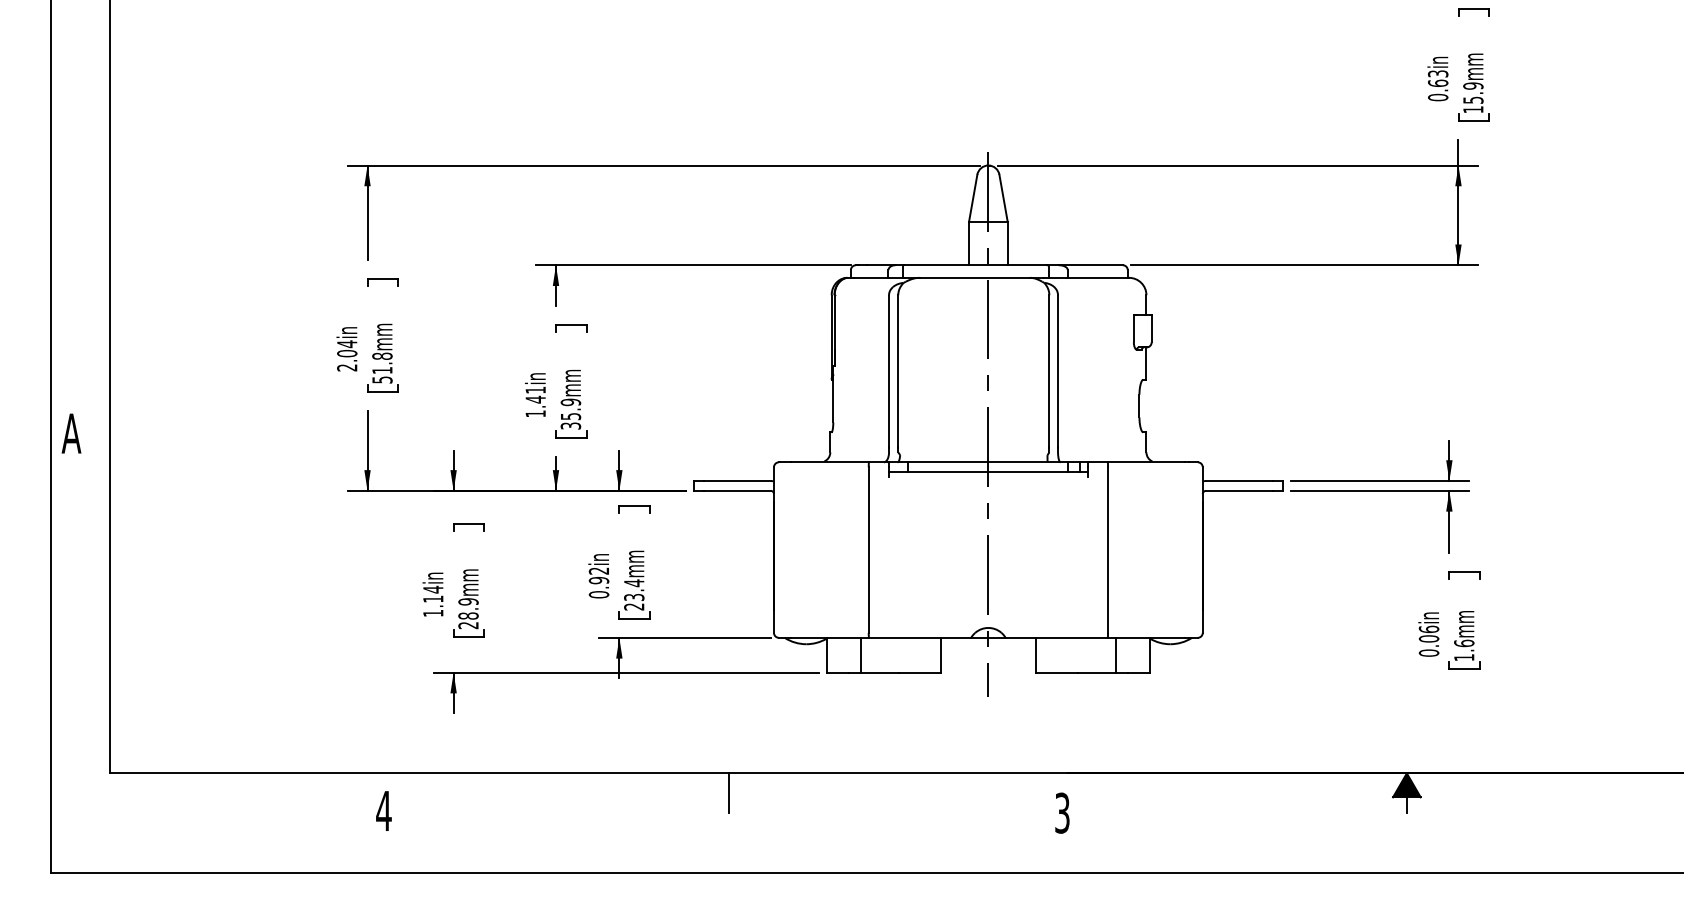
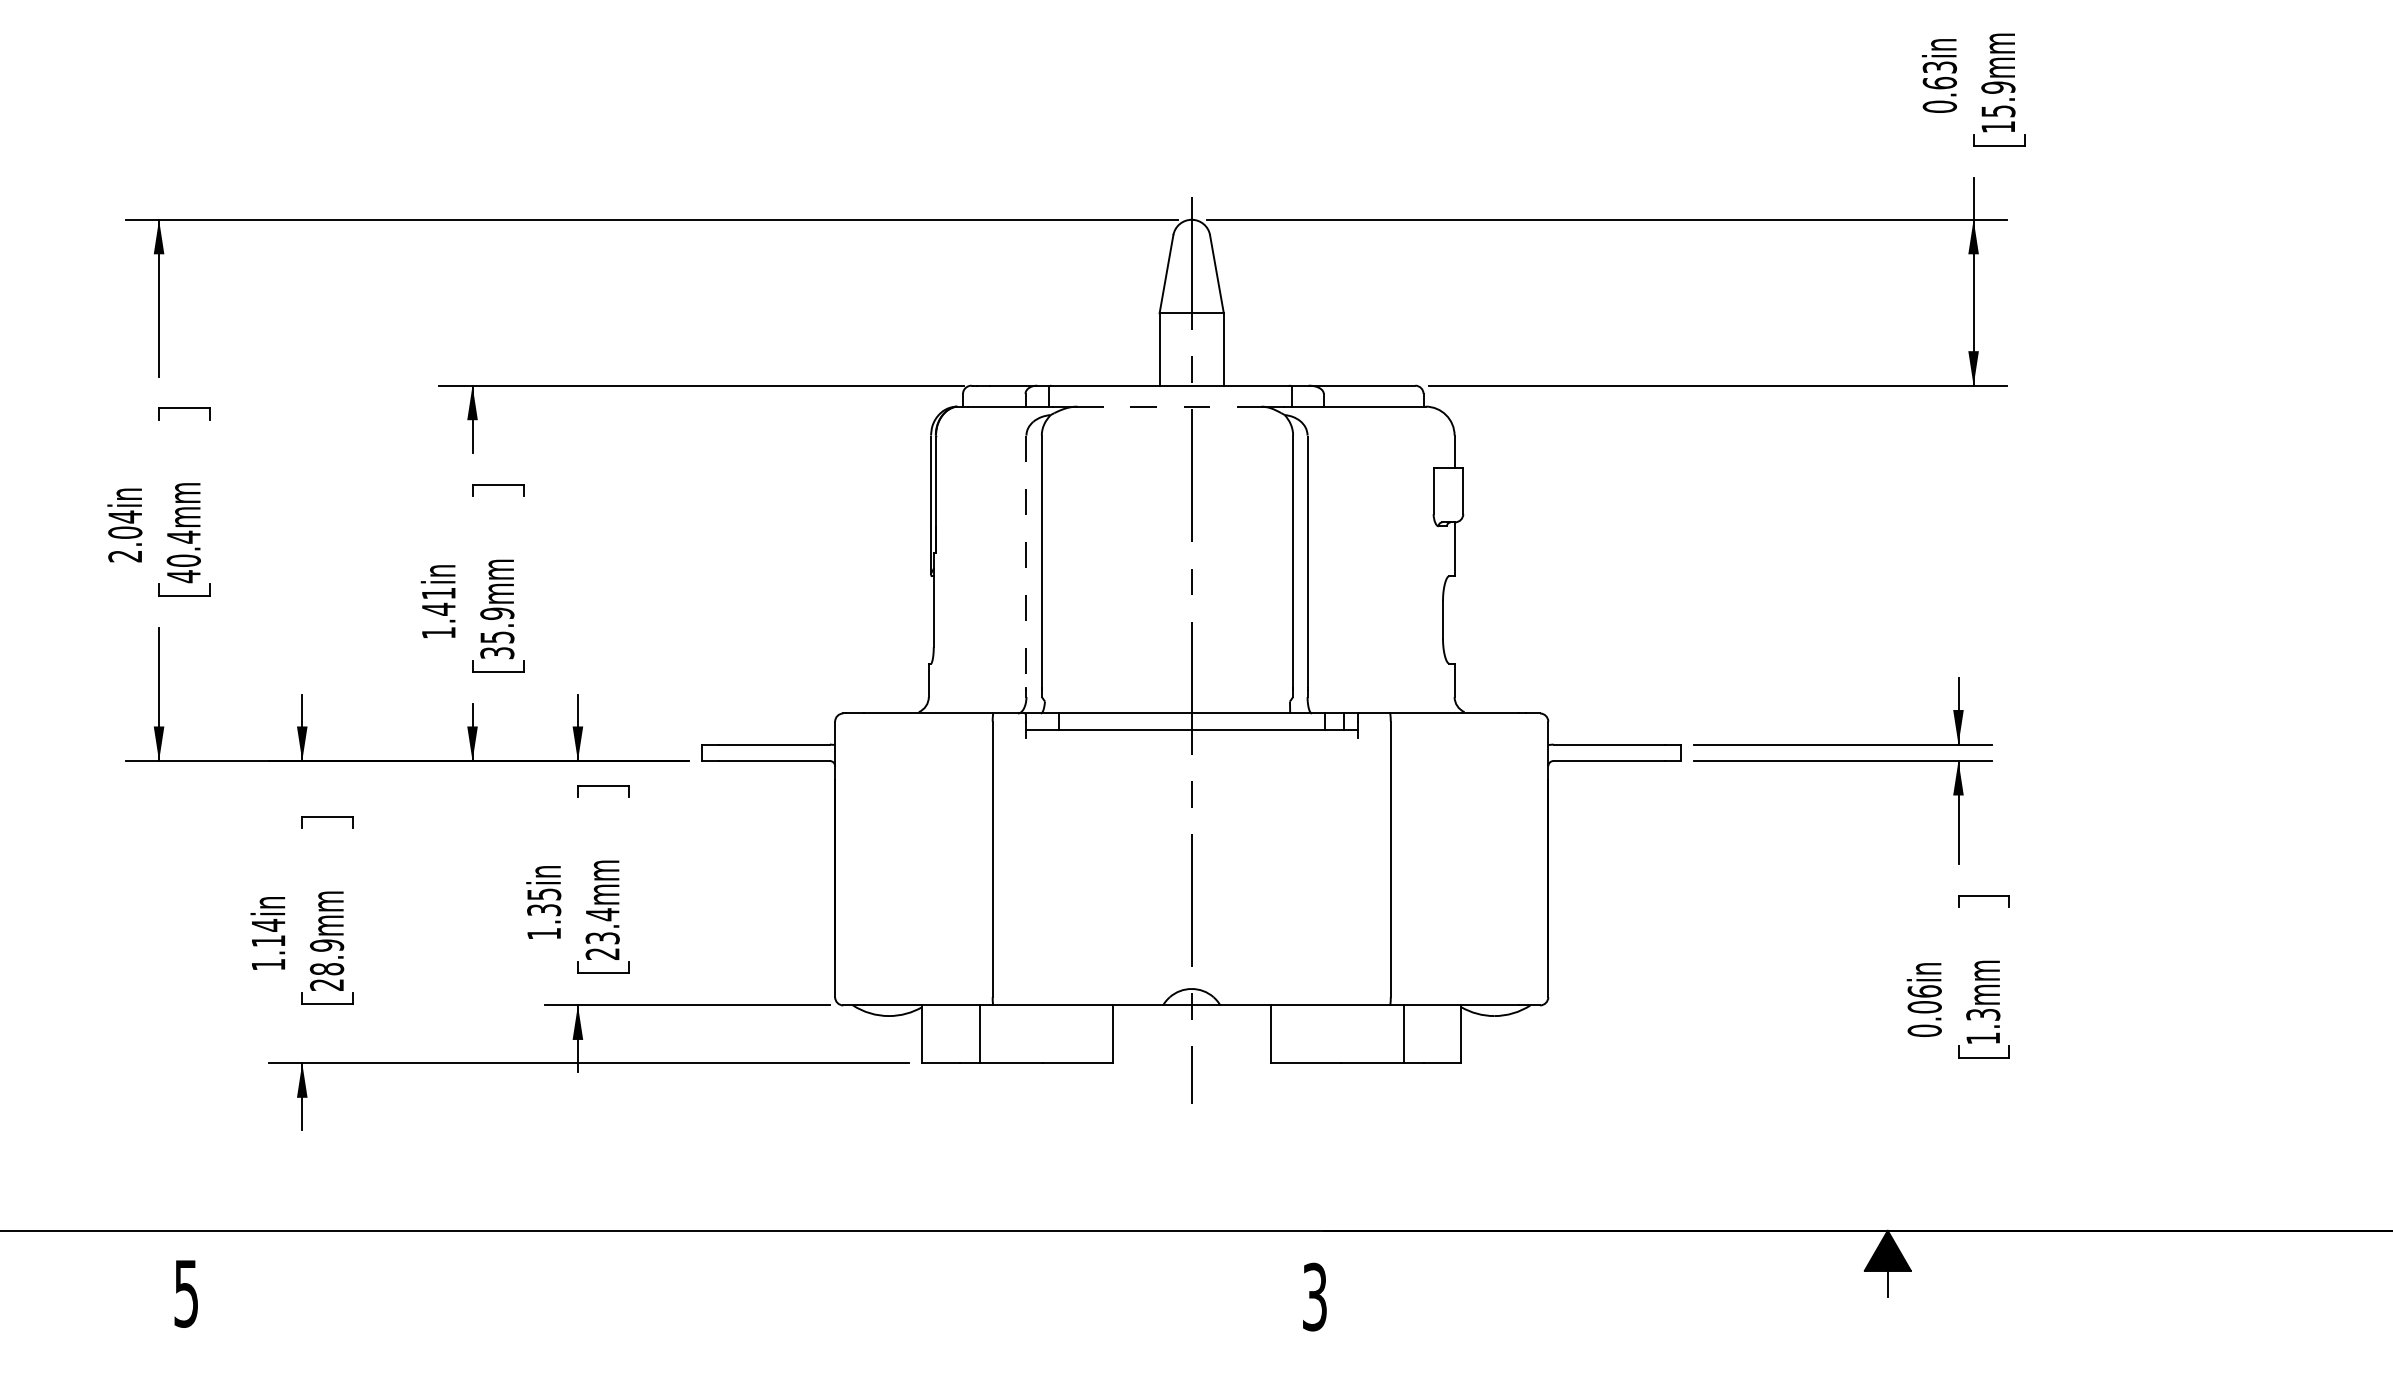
line: (975, 277) -> (1170, 406), solid -> dashed
text: (382, 367) -> (183, 555), 51.8mm -> 40.4mm
line: (889, 372) -> (1027, 564), solid -> dashed
text: (598, 582) -> (543, 913), 0.92in -> 1.35in
text: (1464, 643) -> (1983, 1014), 1.6mm -> 1.3mm
line: (728, 793) -> (759, 1264), removed
text: (383, 811) -> (185, 1294), 4 -> 5

